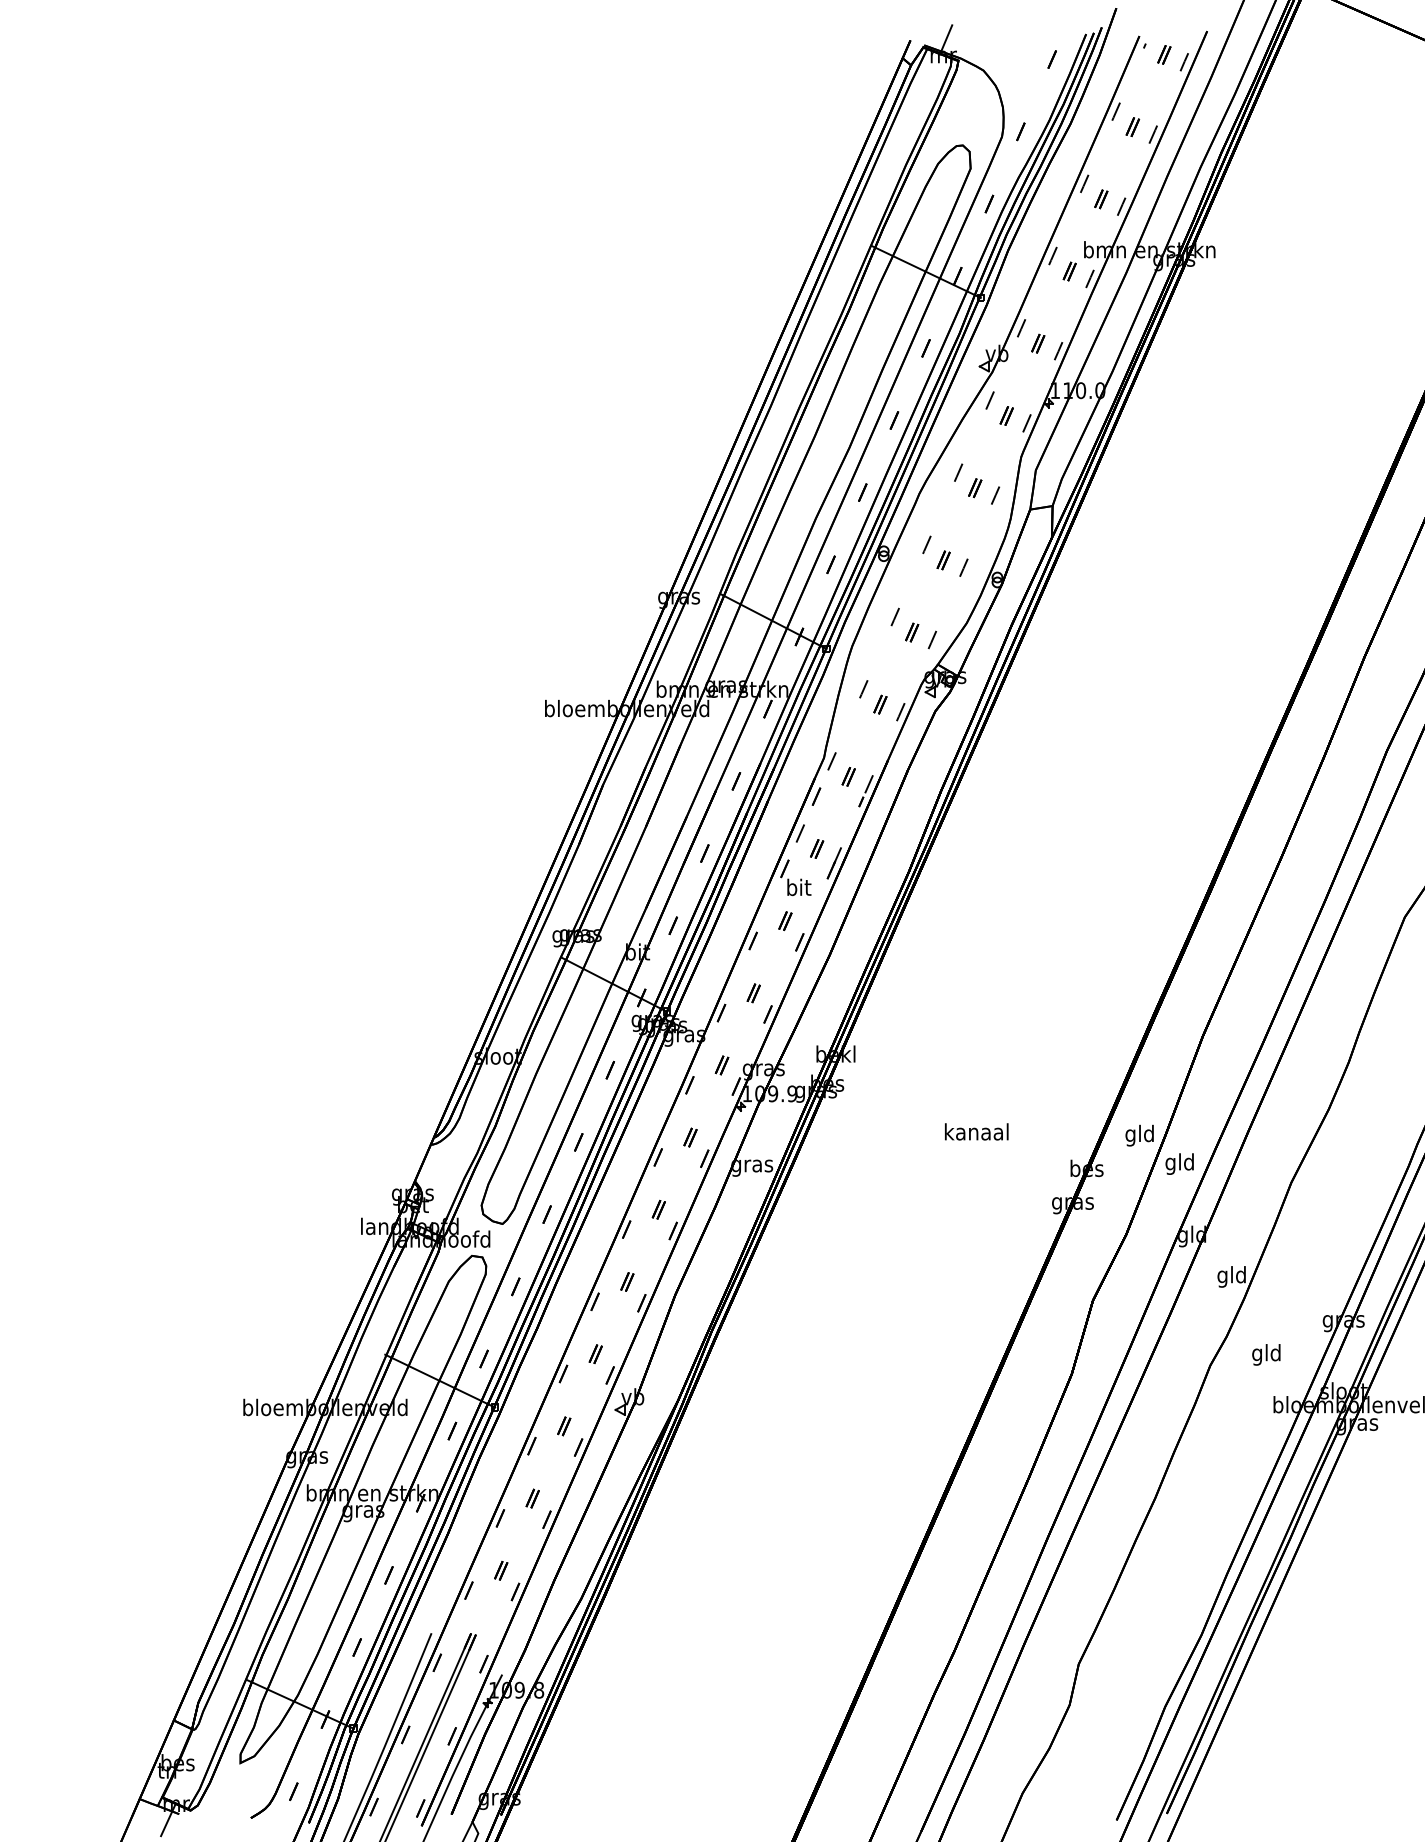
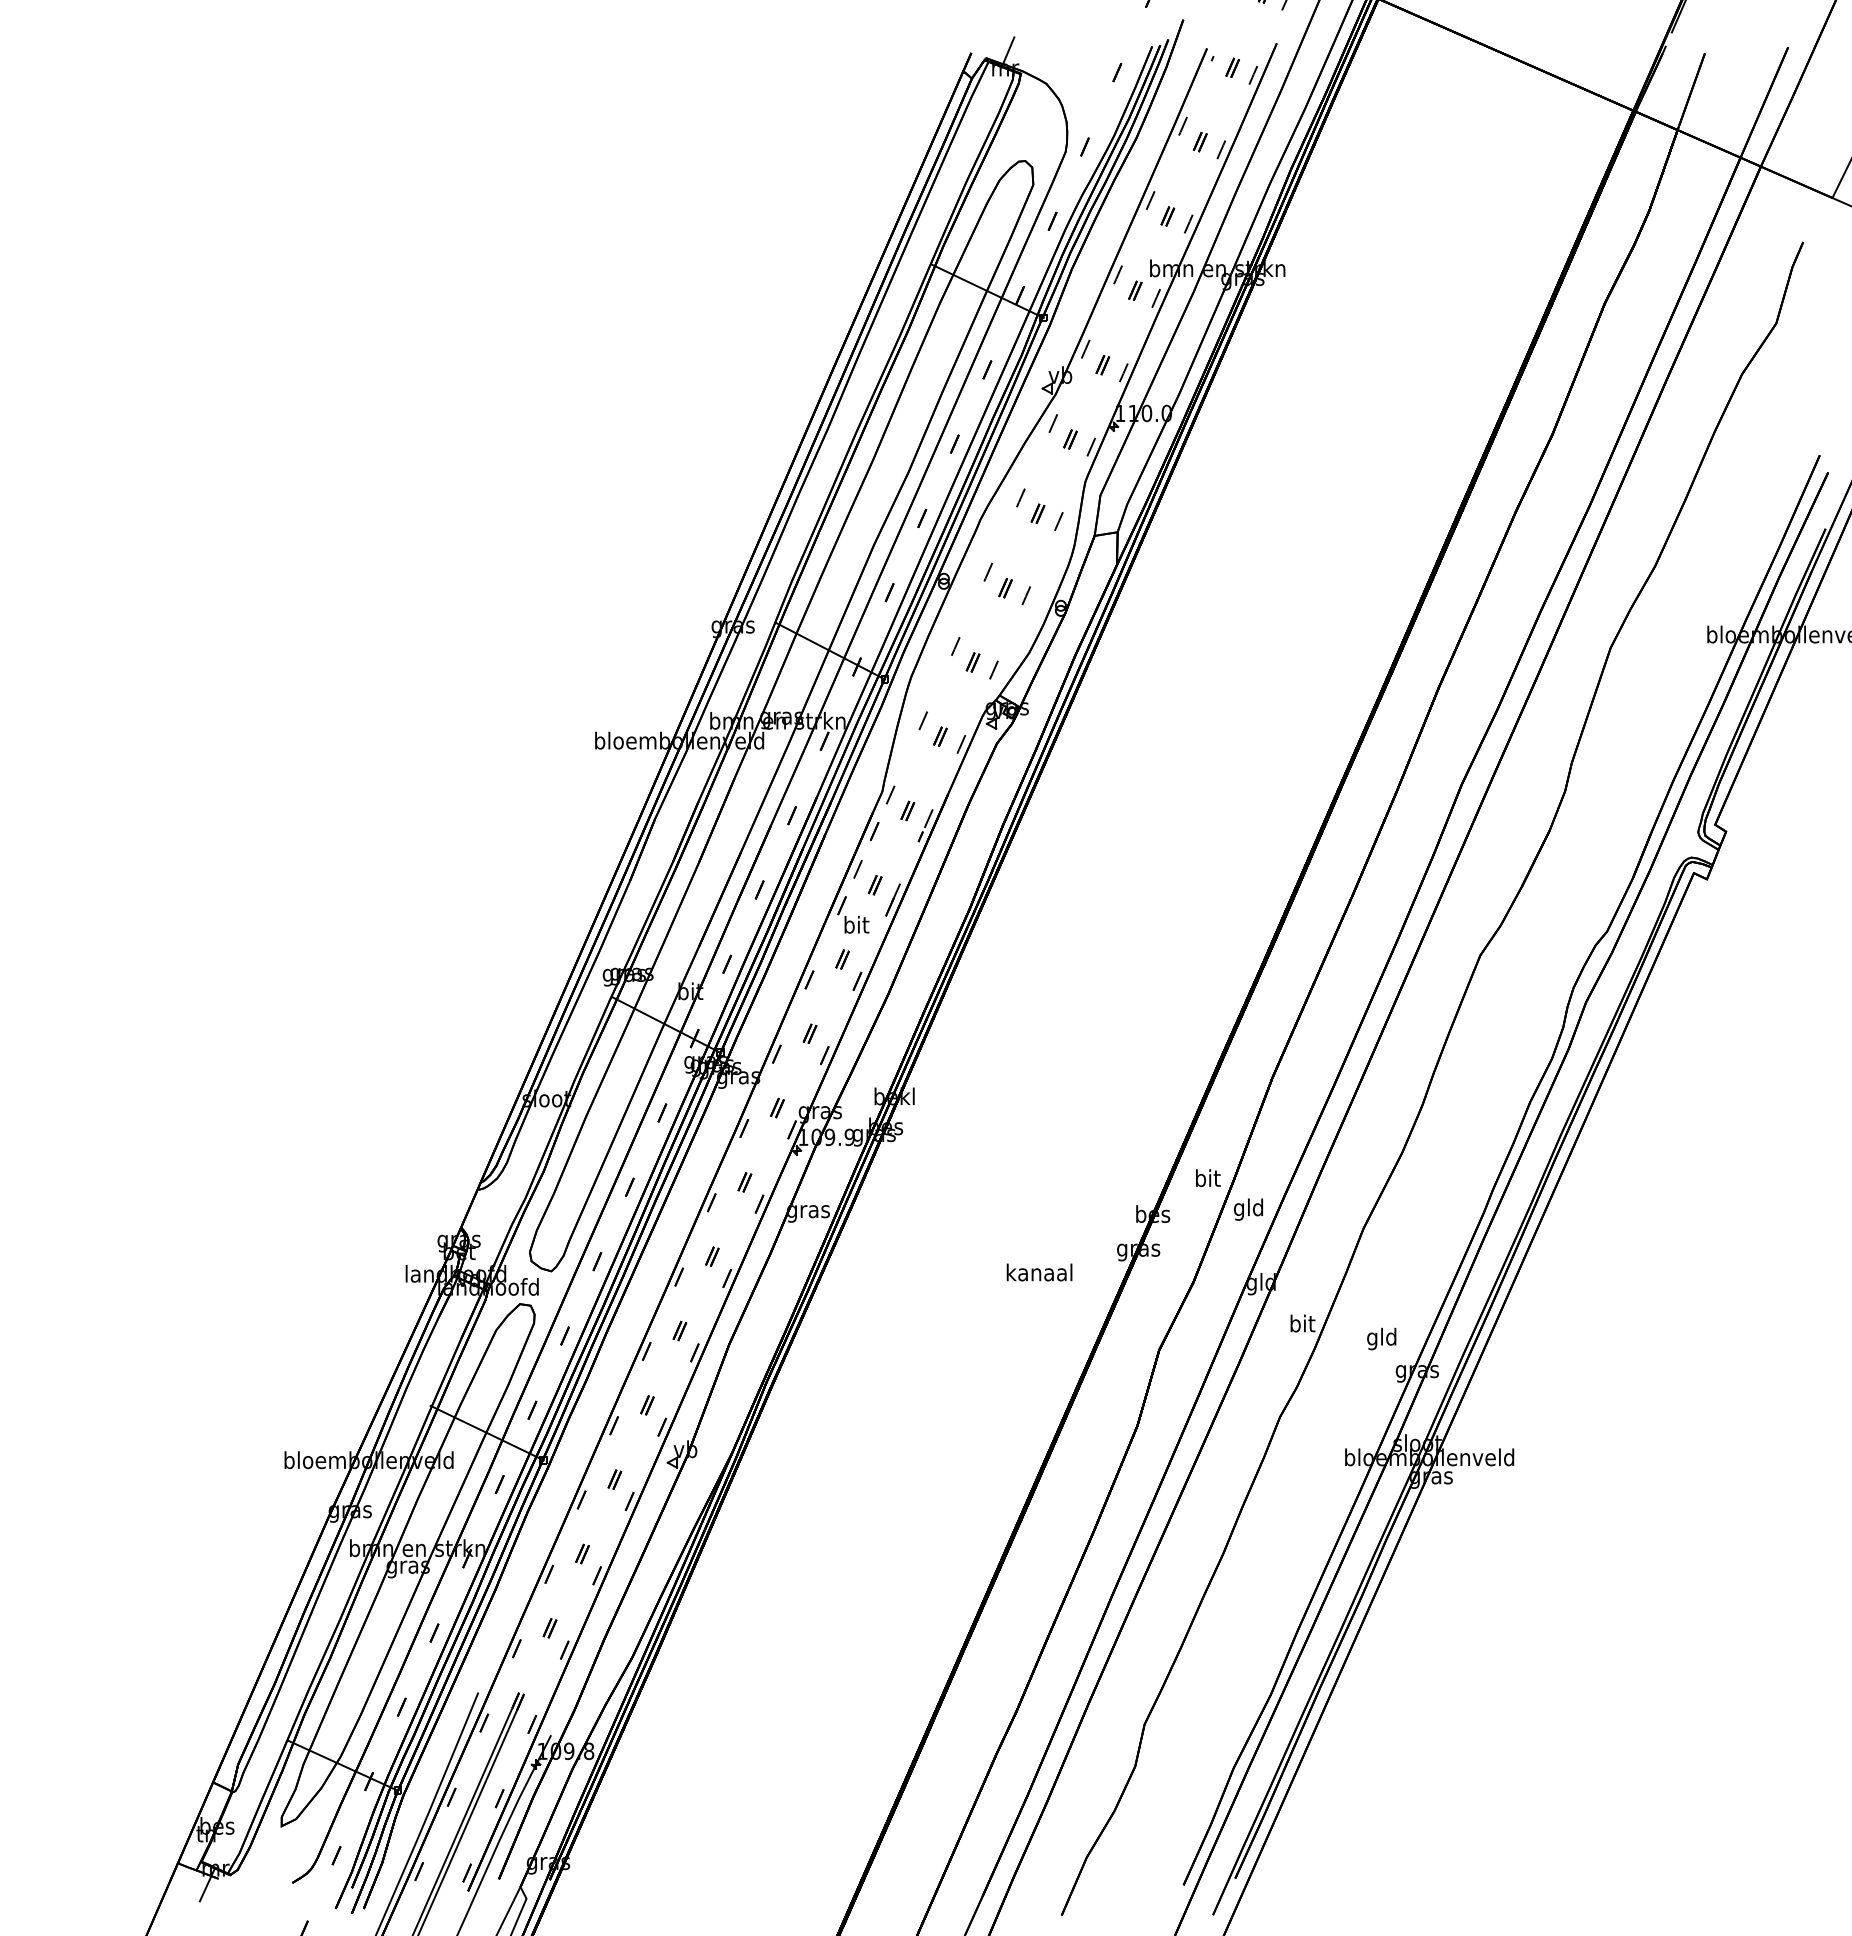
text: (976, 1131) -> (1039, 1272), moved
text: (1138, 1135) -> (1206, 1180), gld -> bit
text: (1231, 1276) -> (1301, 1325), gld -> bit
text: (1266, 1355) -> (1381, 1339), moved

